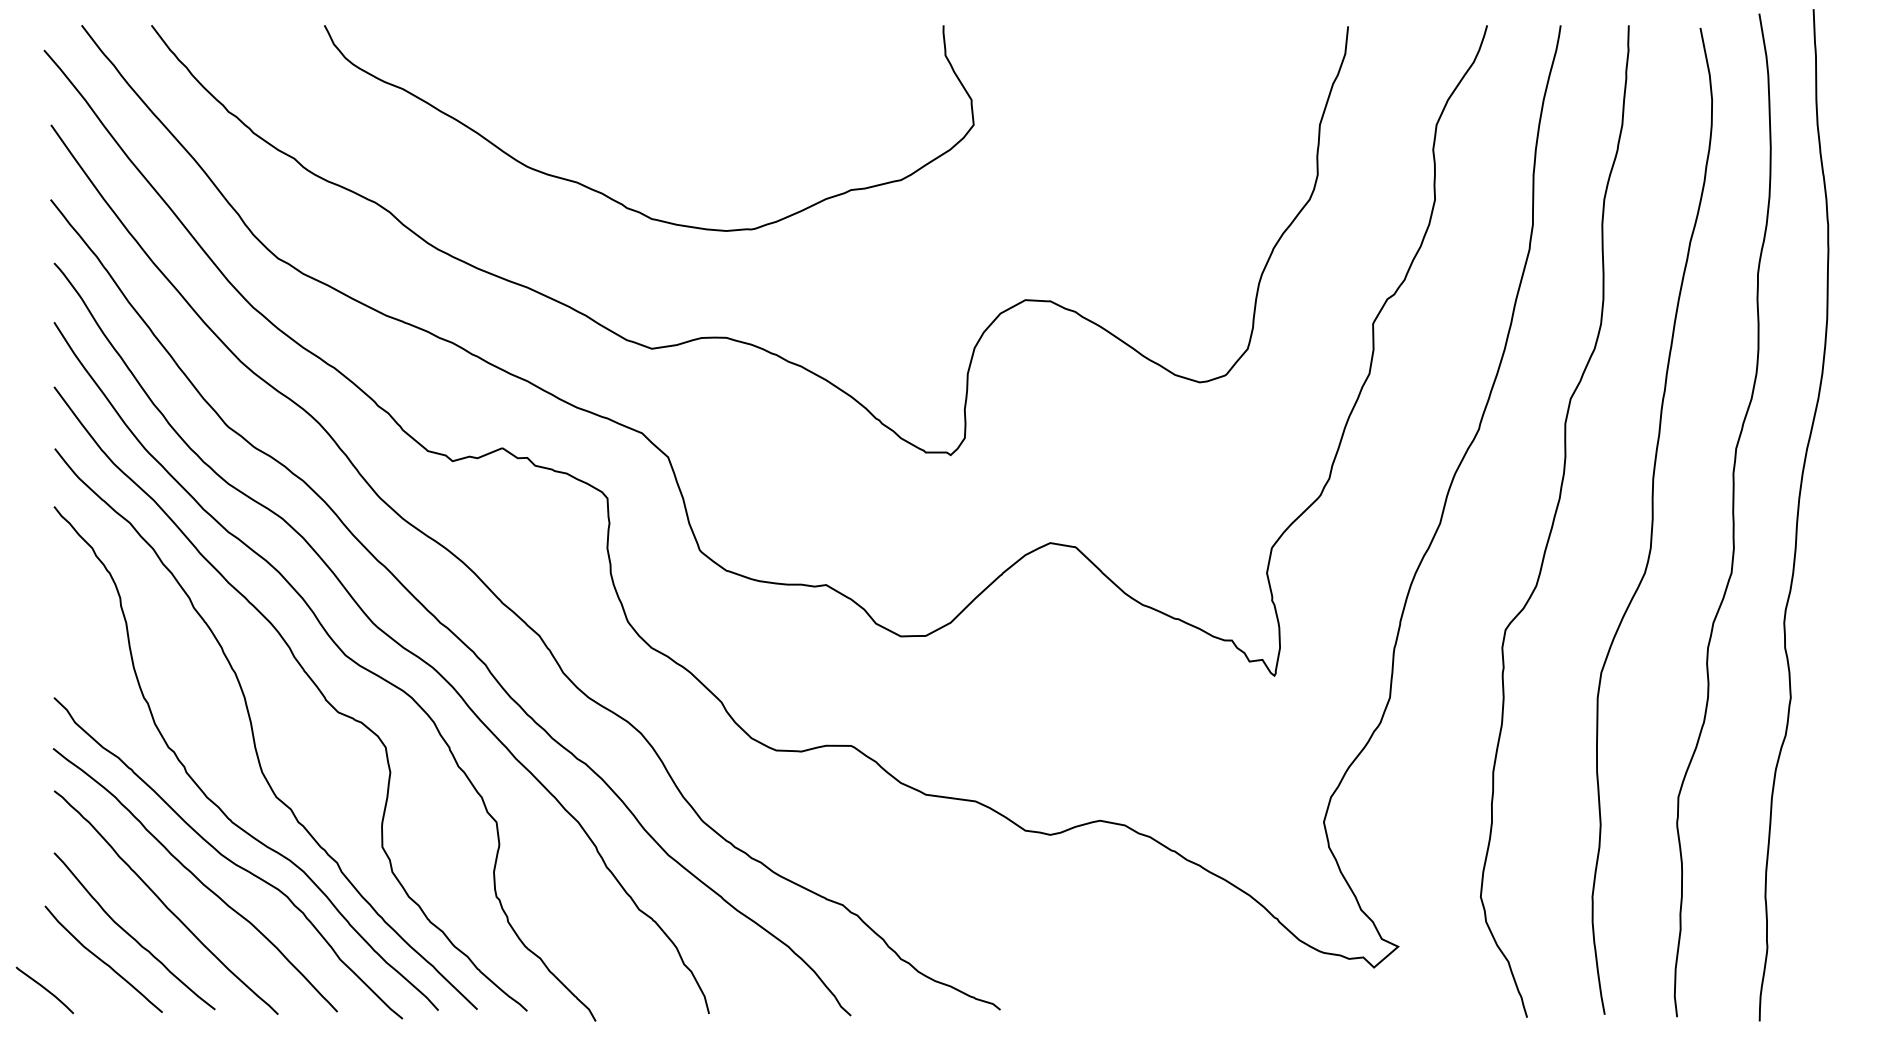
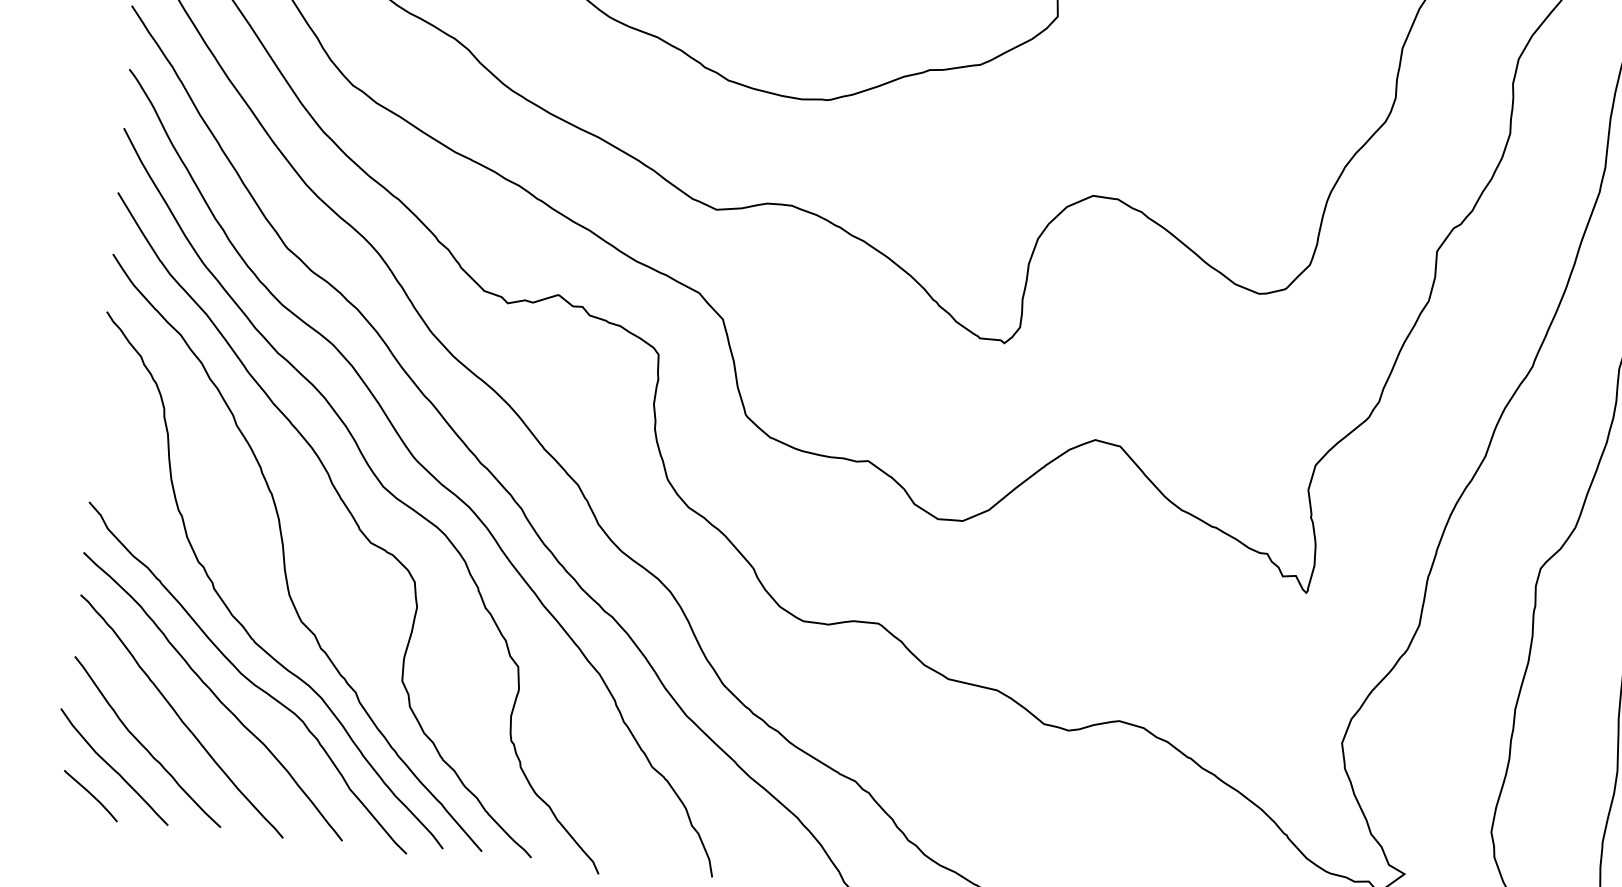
curve: (44, 989) -> (90, 795), moved

